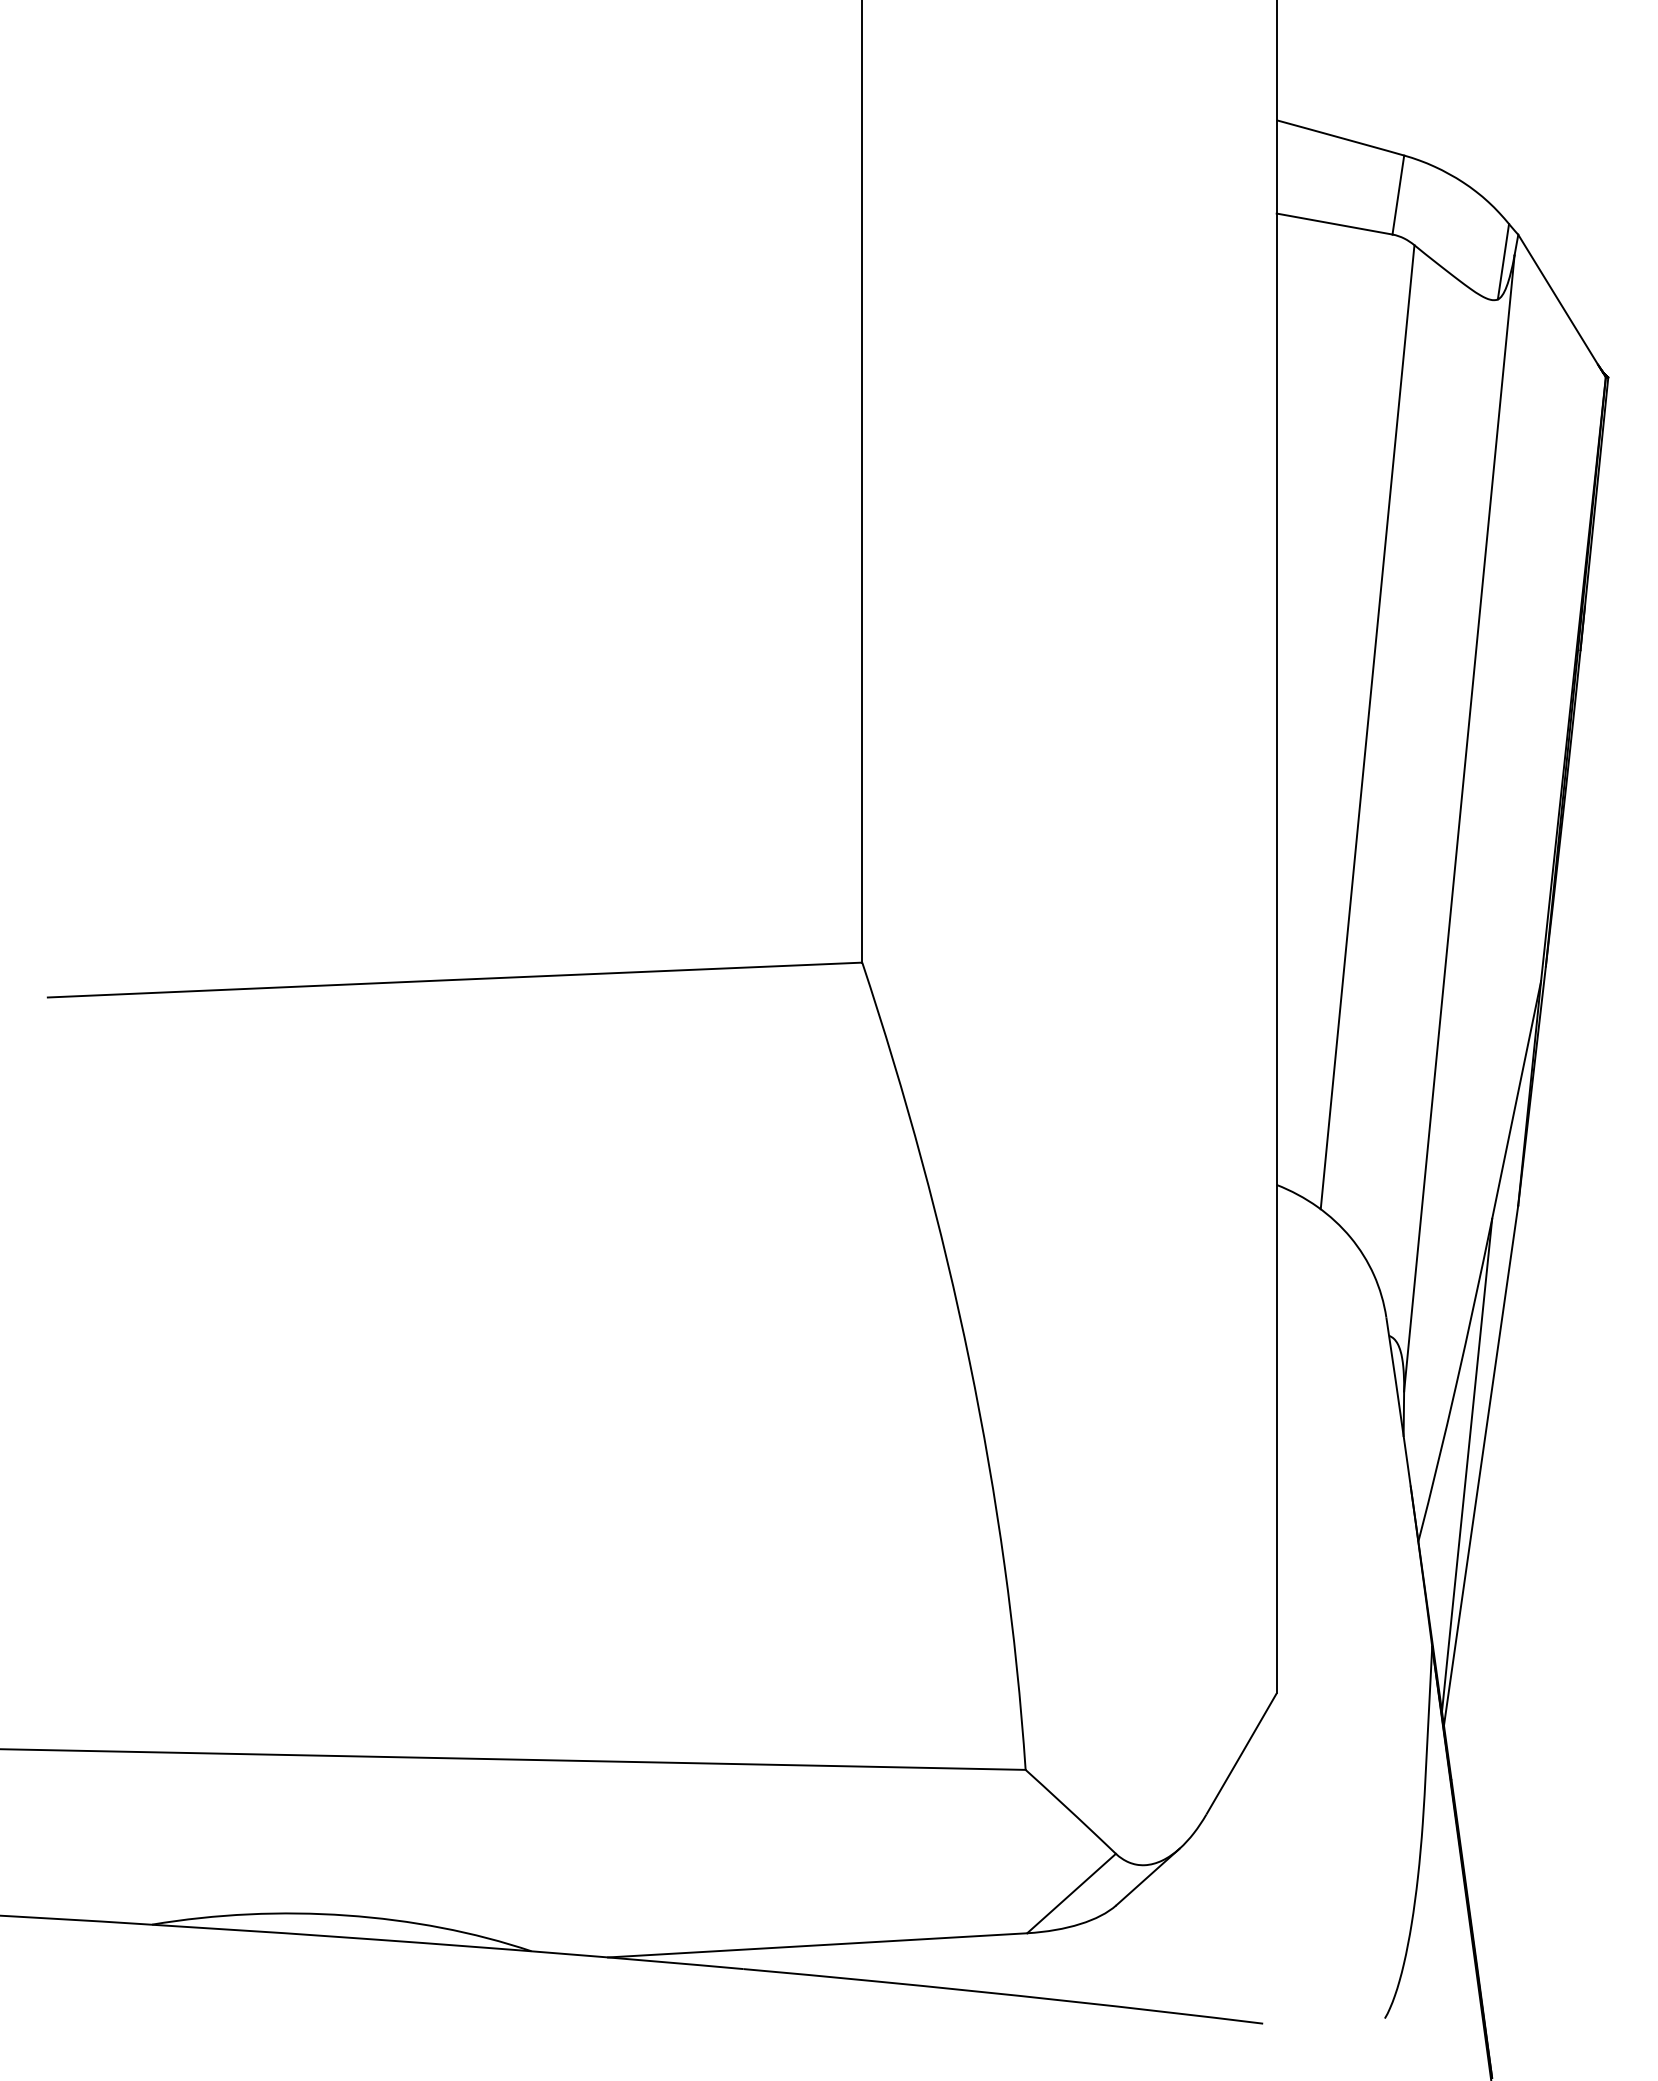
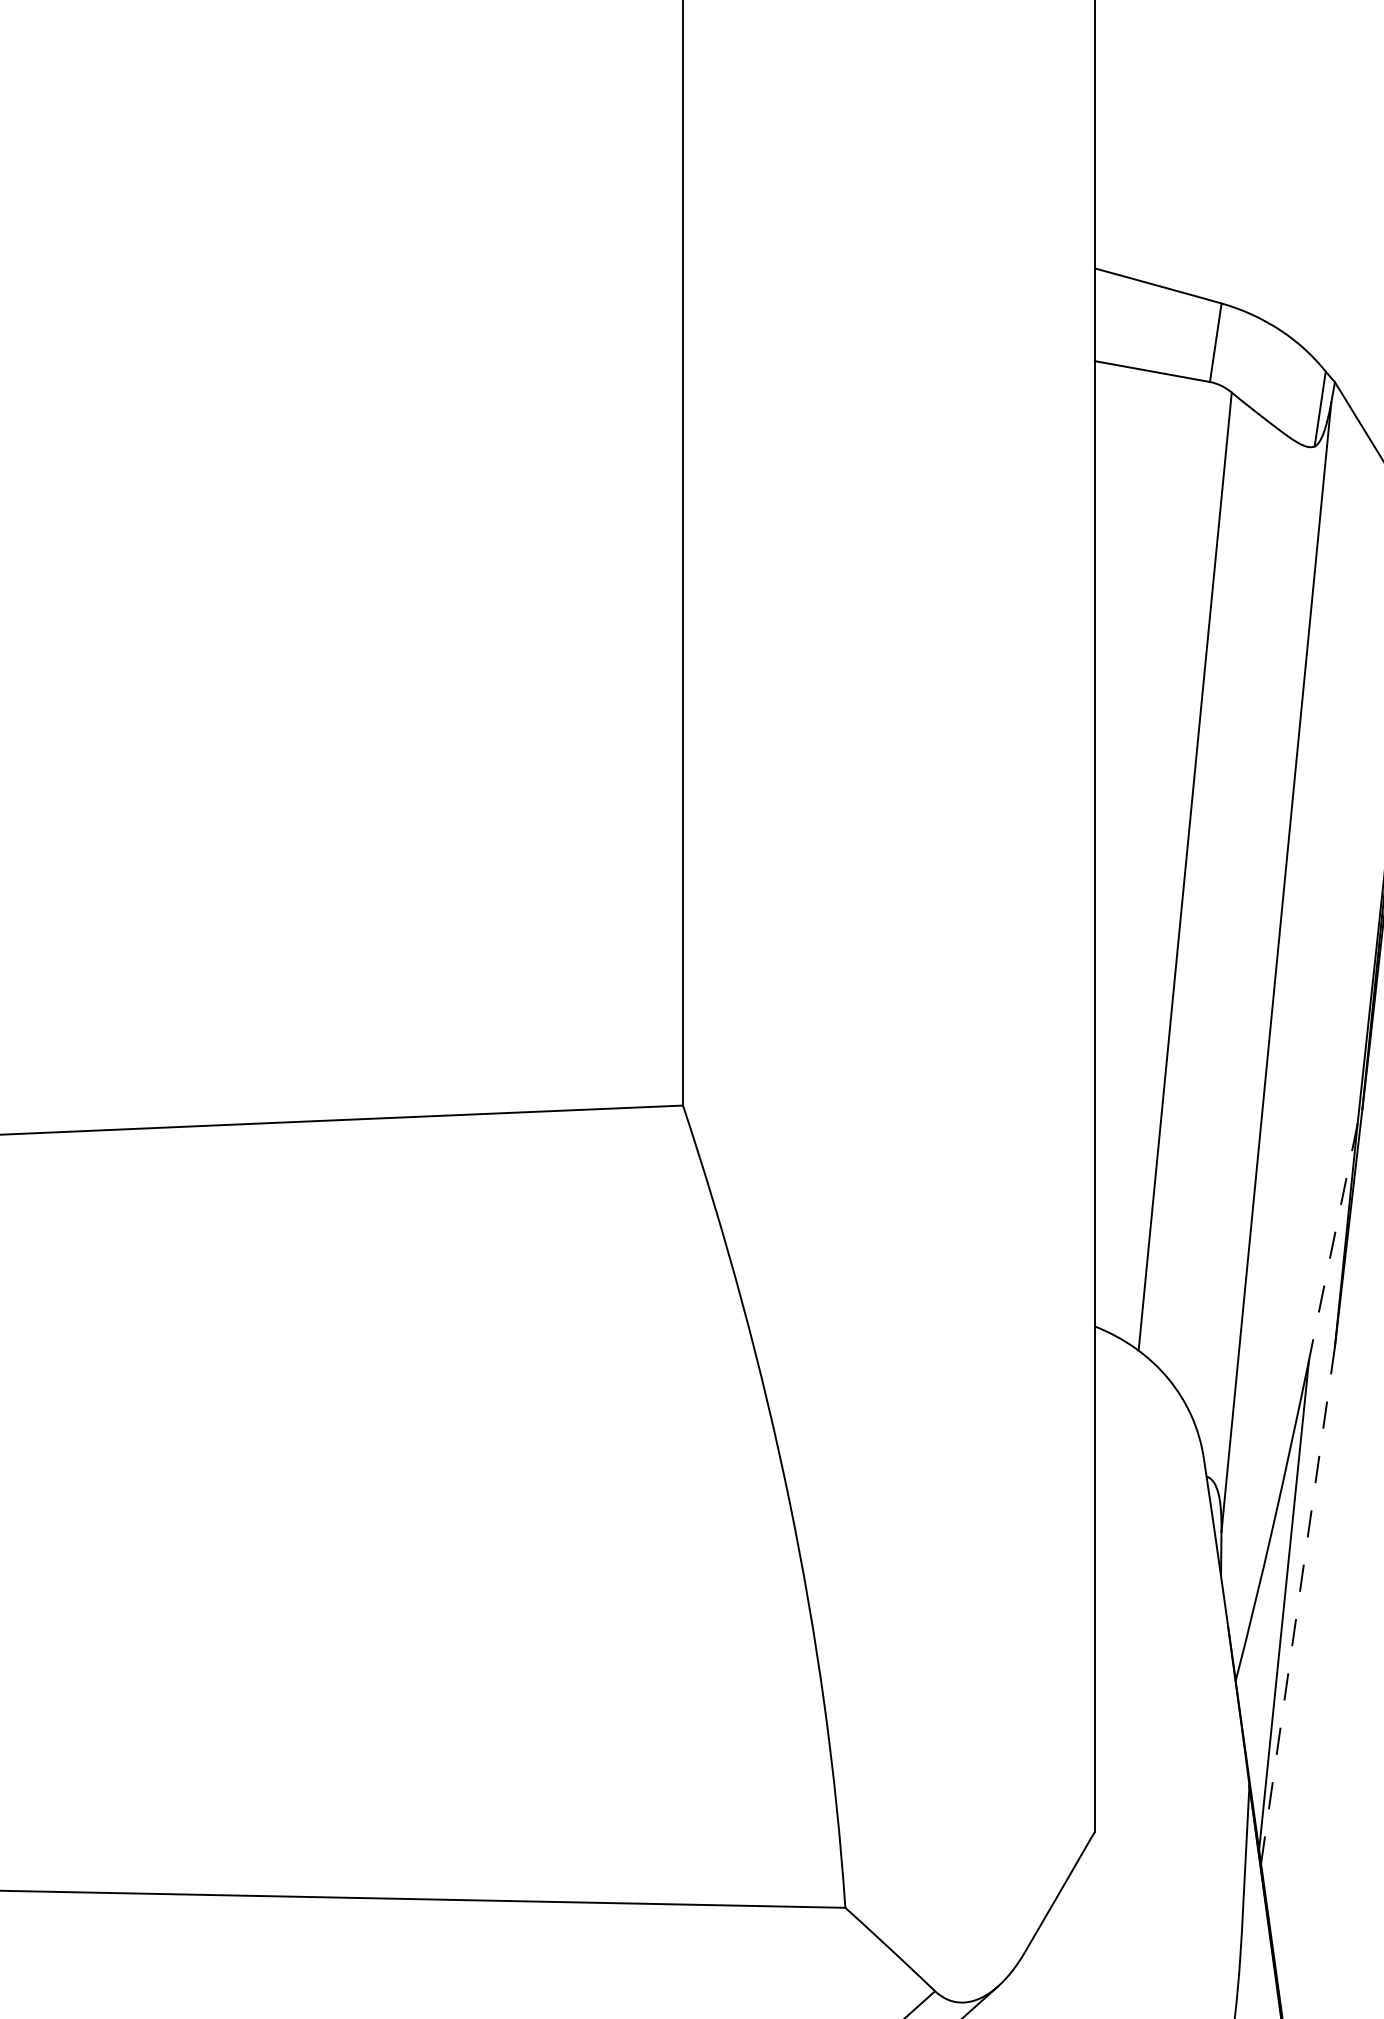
line: (1516, 1100) -> (1333, 1242), solid -> dashed
line: (1481, 1465) -> (1298, 1605), solid -> dashed

